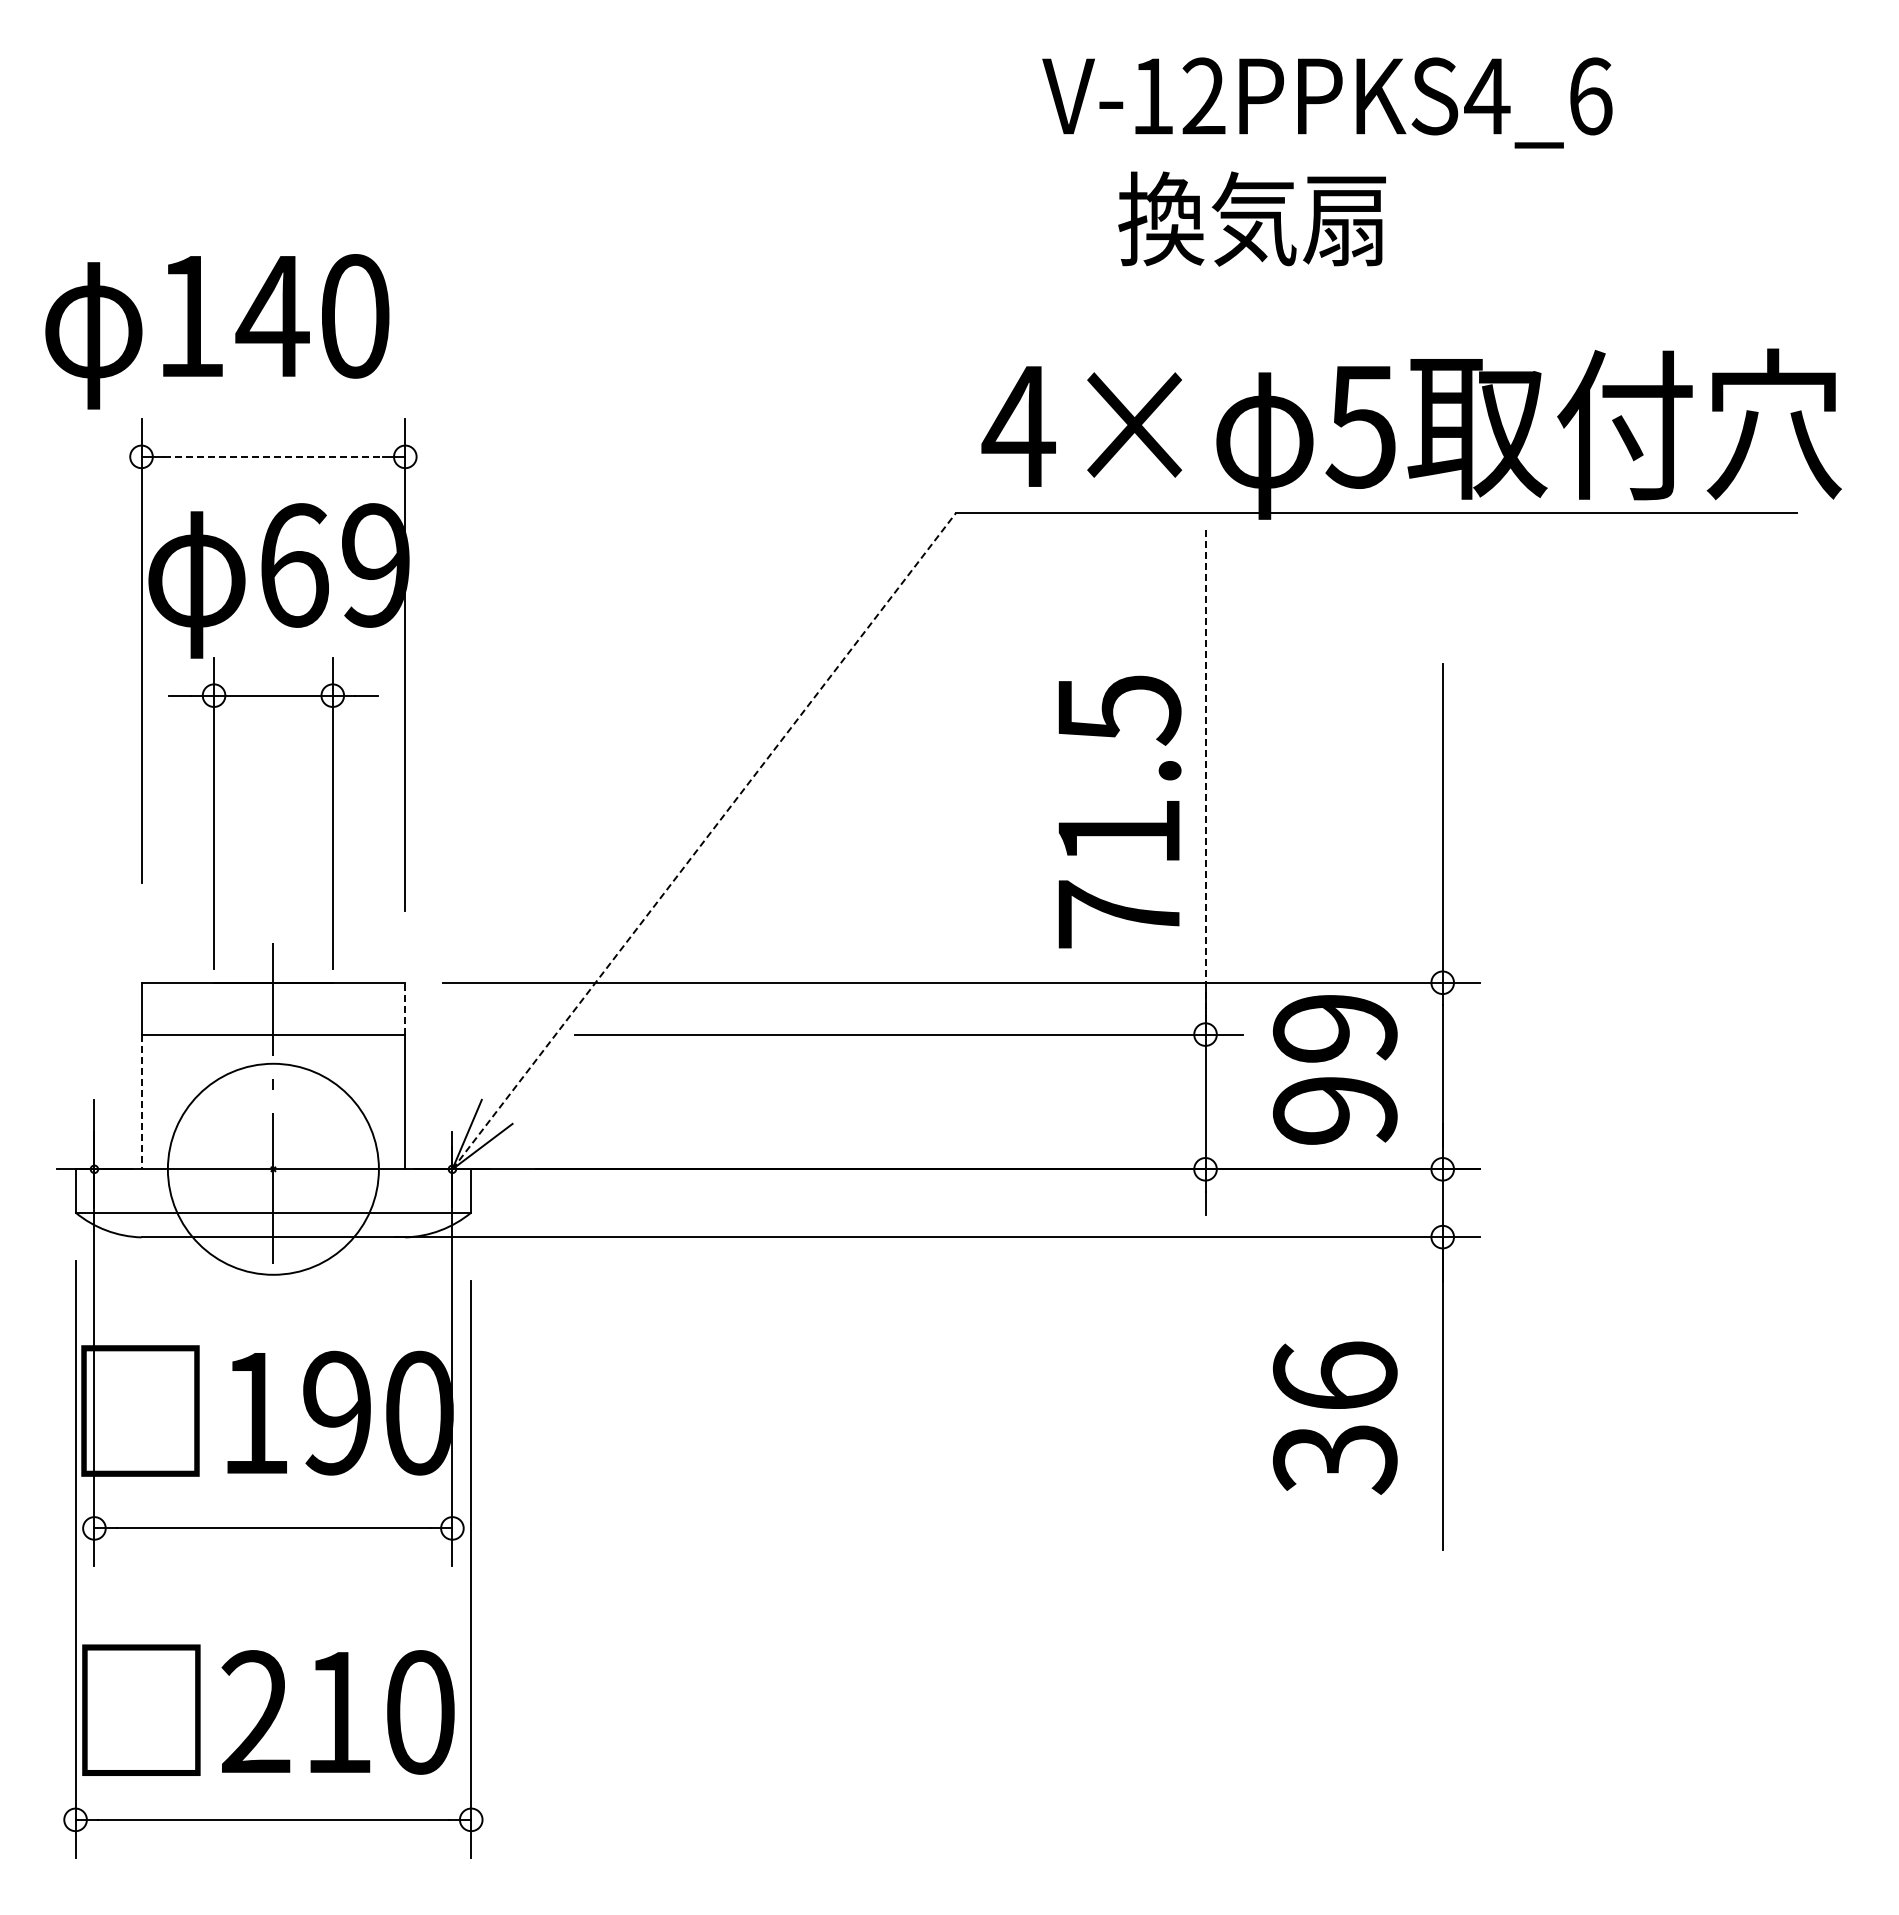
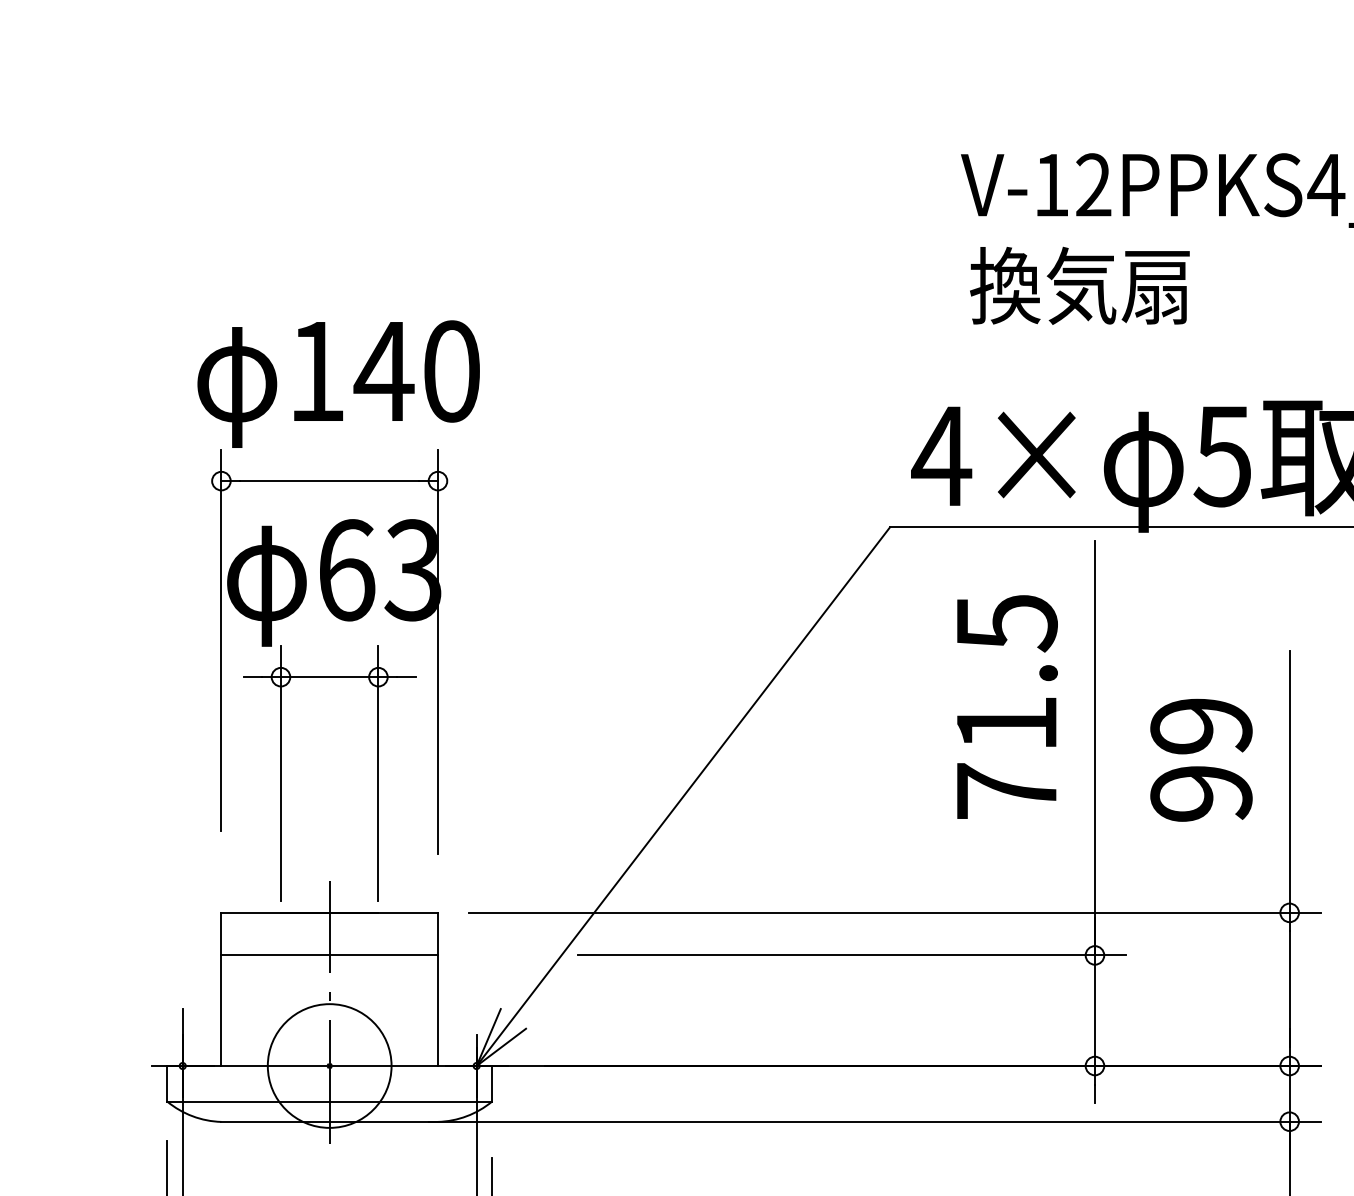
text: (1251, 218) -> (1079, 285), moved
text: (217, 331) -> (338, 383), moved
line: (273, 456) -> (329, 480), dashed -> solid
text: (374, 565) -> (412, 570), 69 -> 63
line: (1205, 782) -> (1094, 748), dashed -> solid
text: (1119, 811) -> (1007, 706), moved
line: (704, 841) -> (683, 796), dashed -> solid
line: (405, 1008) -> (438, 934), dashed -> solid
text: (1335, 1069) -> (1201, 759), moved
line: (141, 1102) -> (221, 1011), dashed -> solid
circle: (273, 1168) -> (329, 1065), size x0.71

